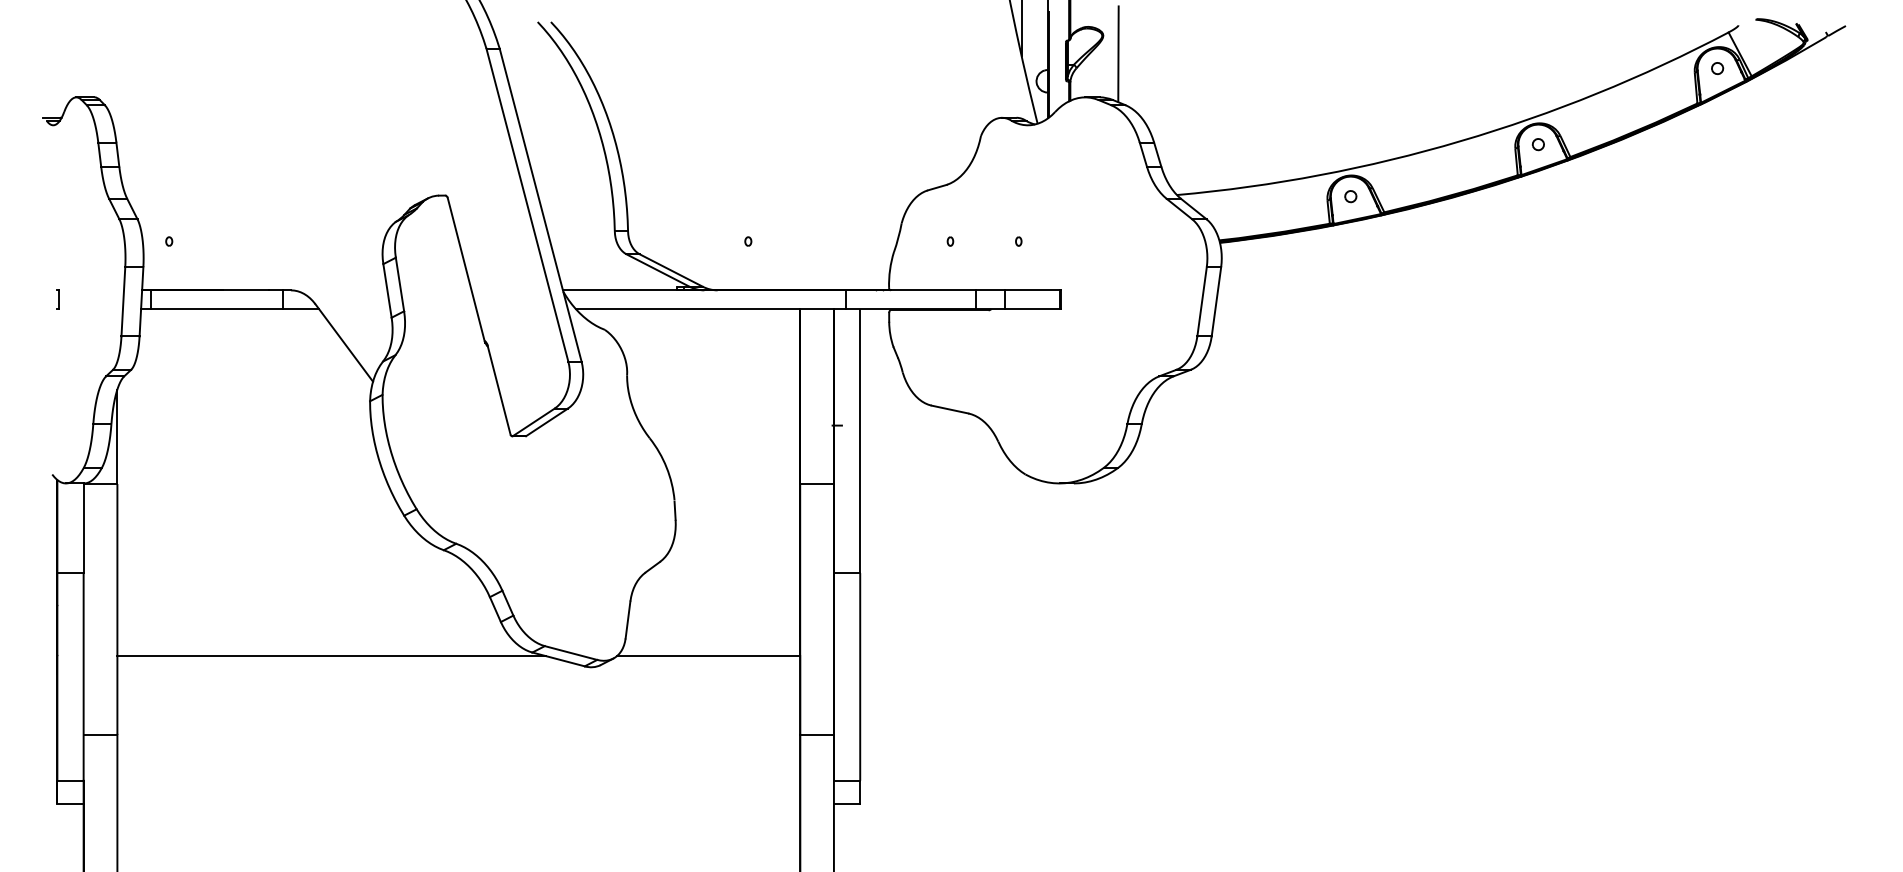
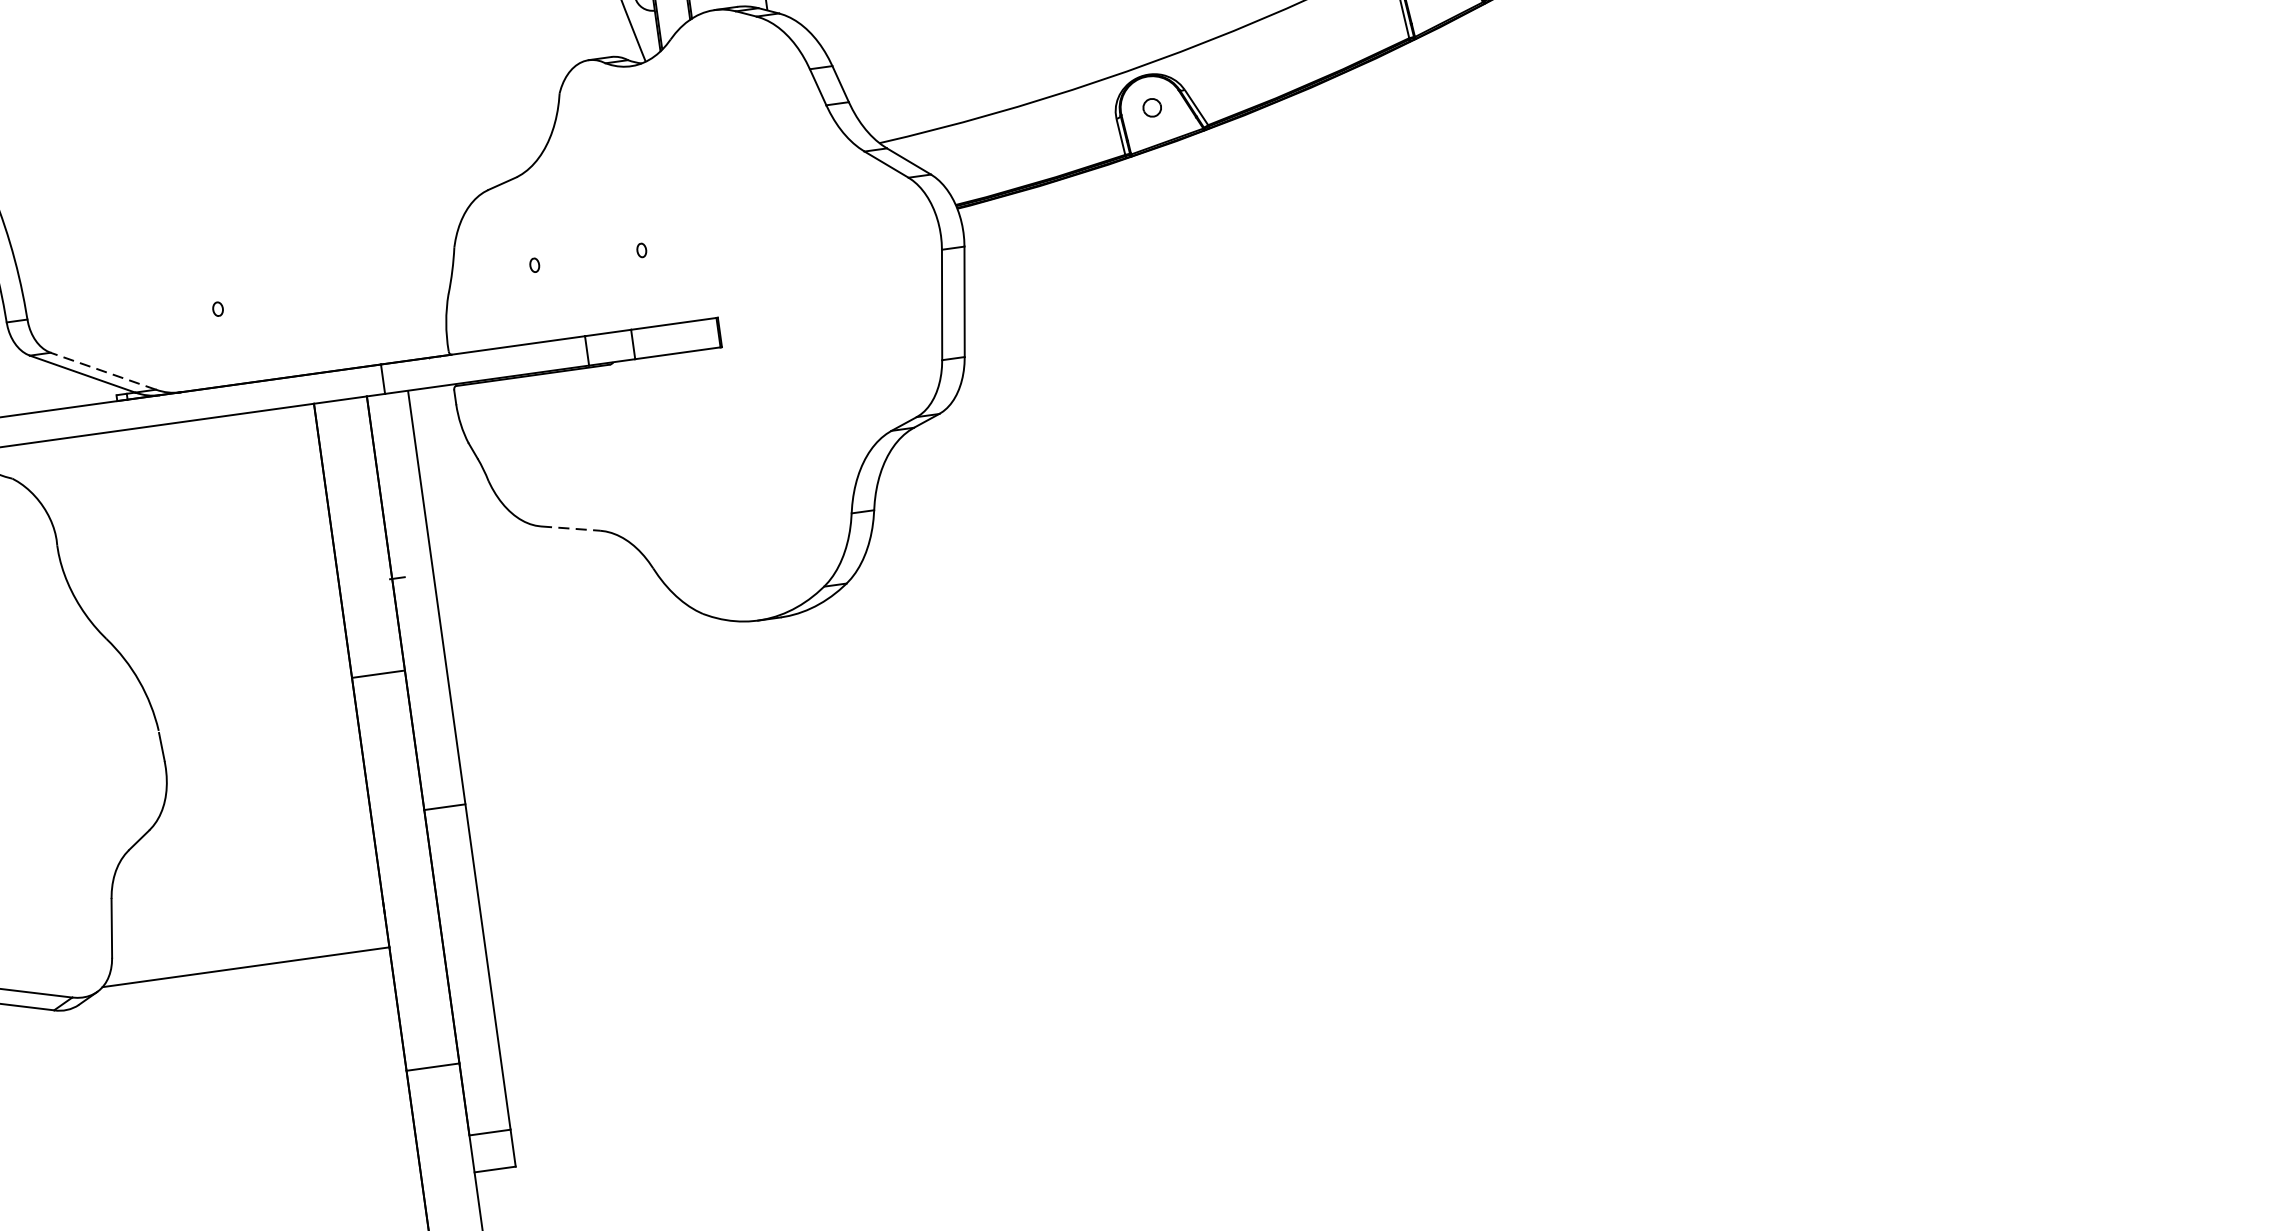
line: (670, 270) -> (102, 371), solid -> dashed
line: (950, 409) -> (571, 528), solid -> dashed

